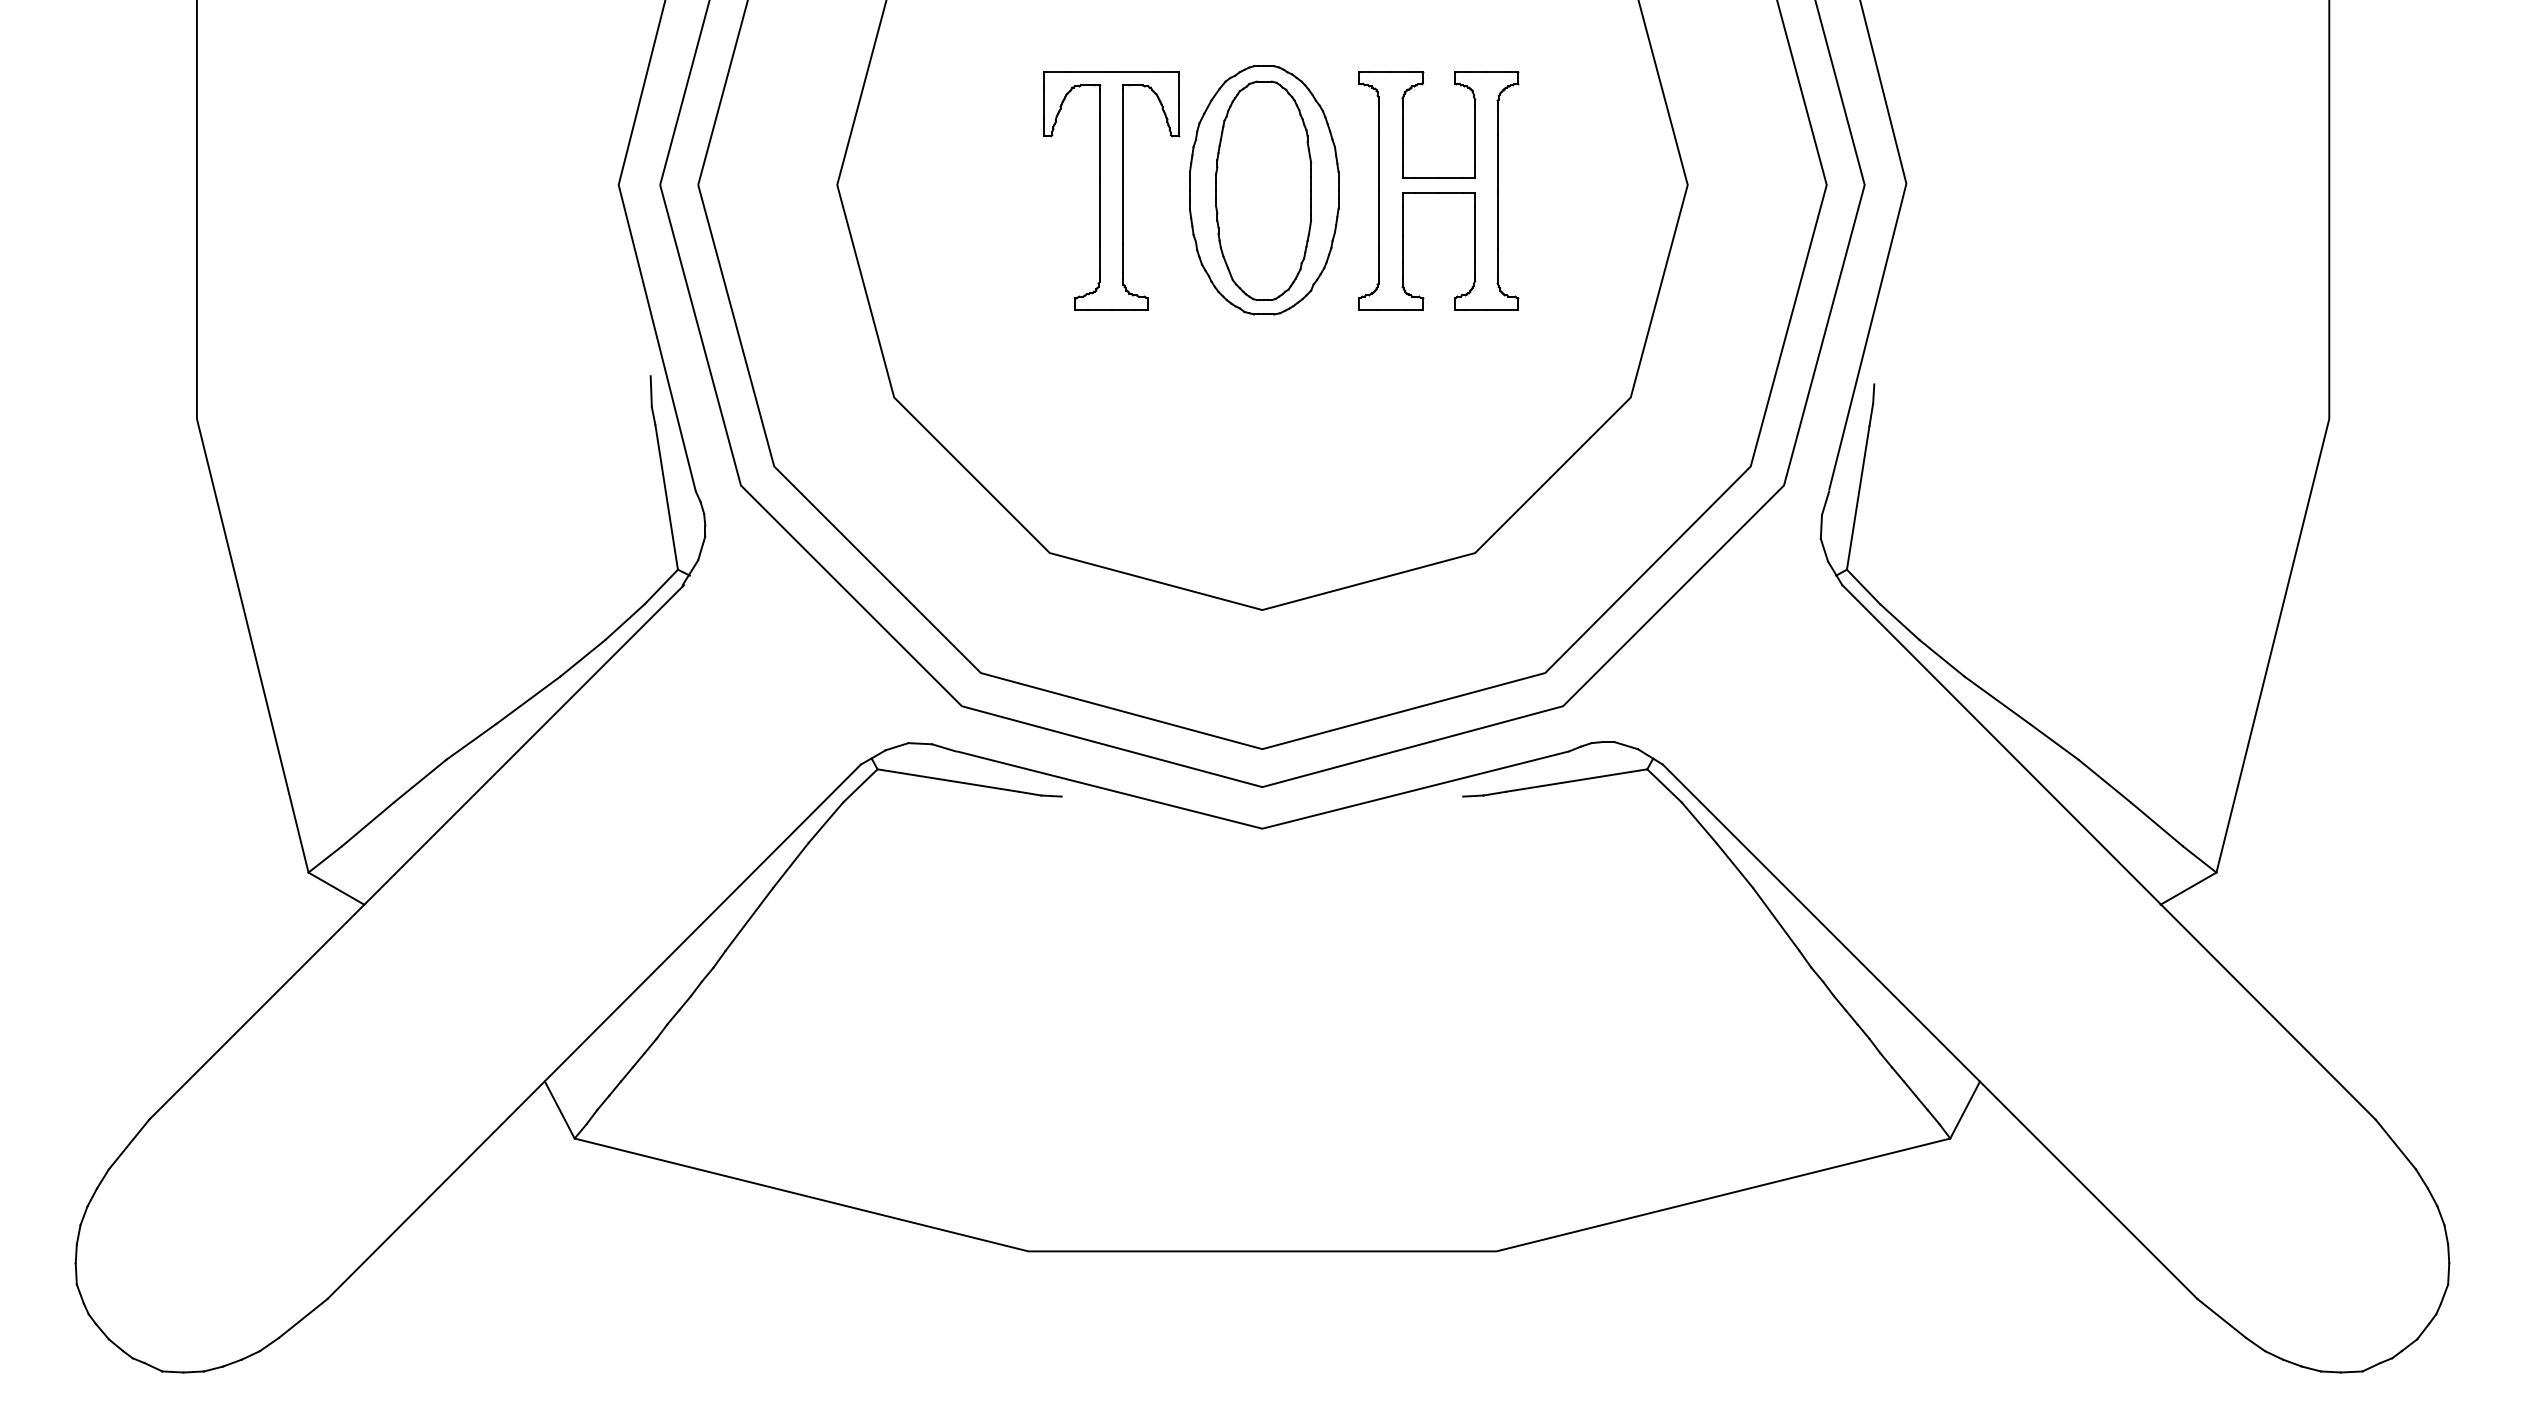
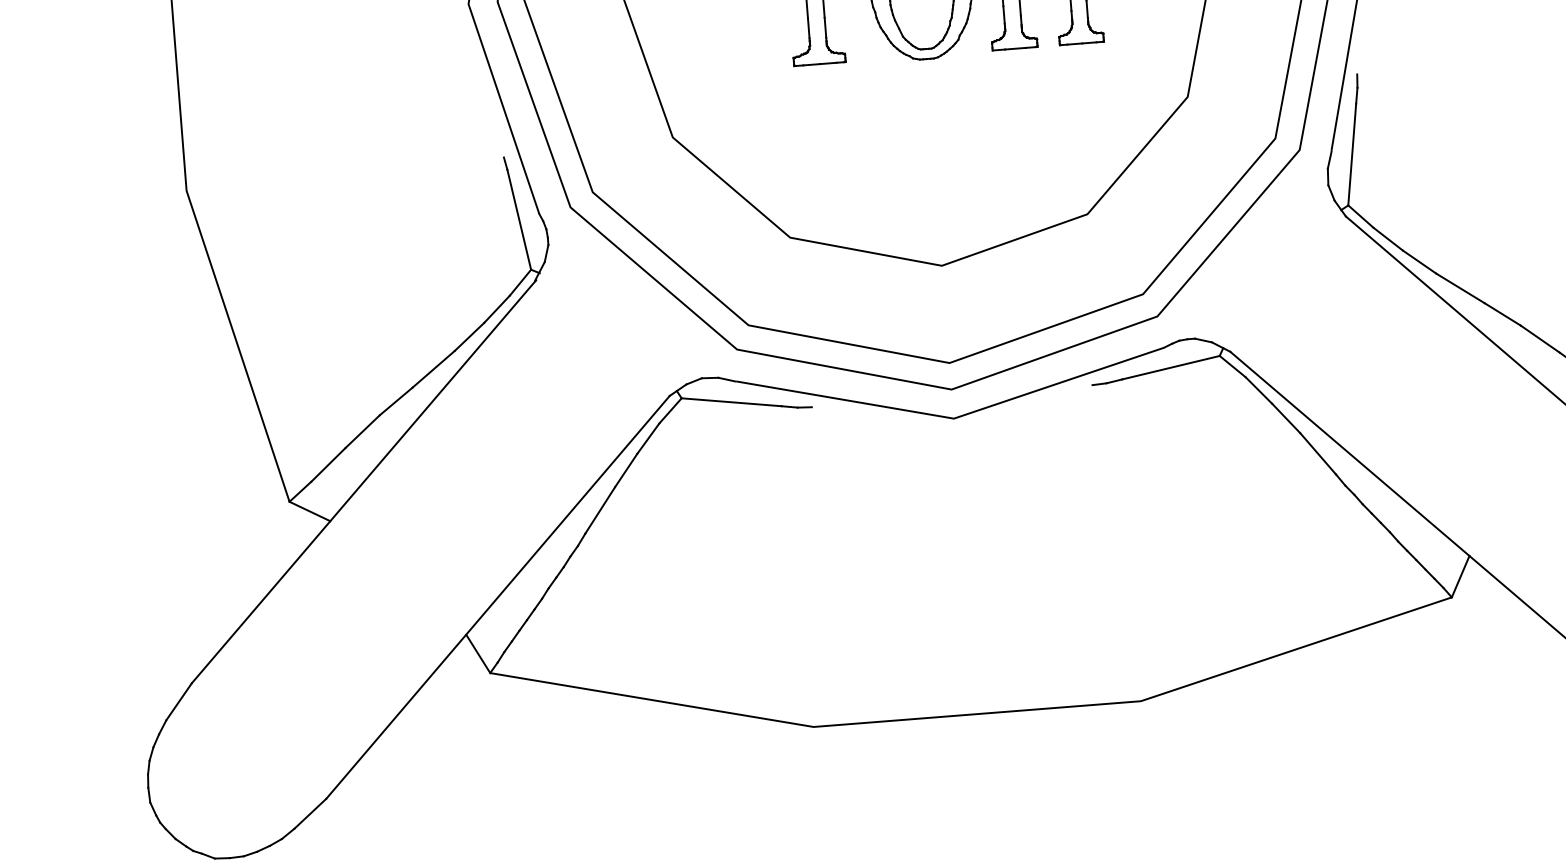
line: (650, 391) -> (502, 146), removed

